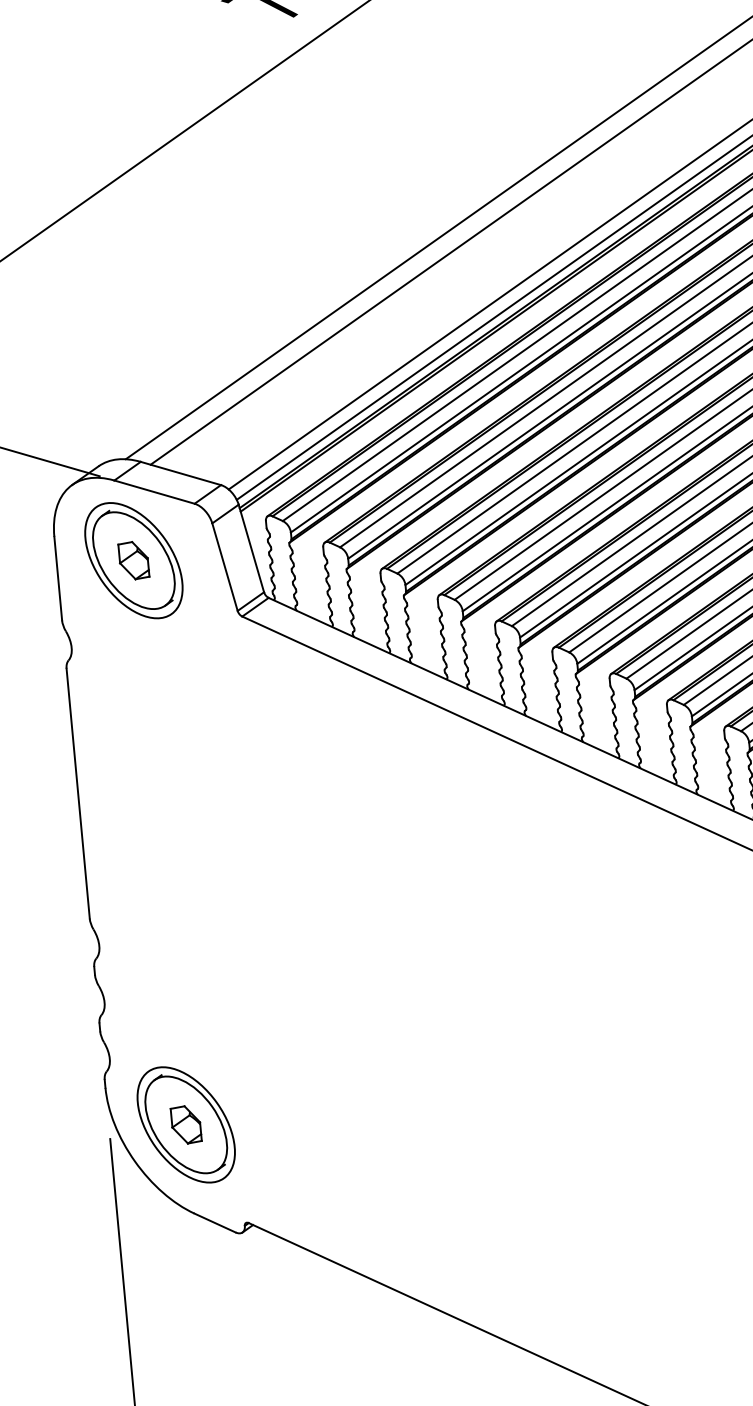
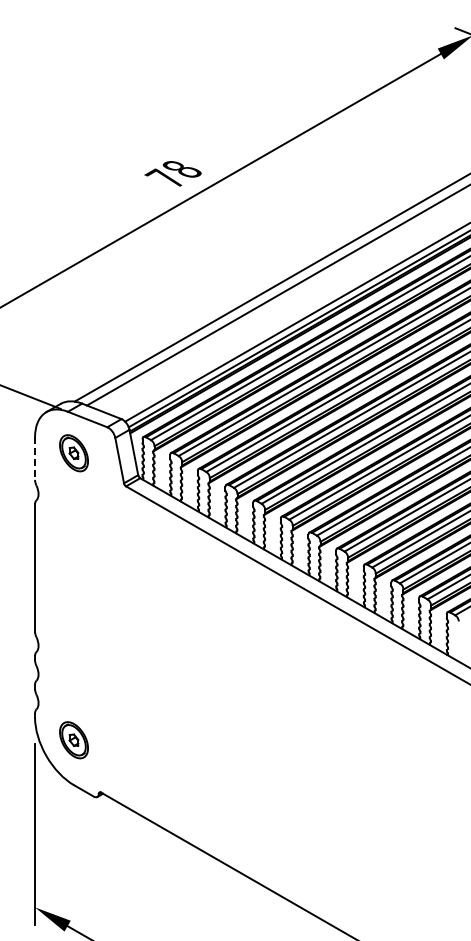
part: (132, 561) -> (73, 453), size x0.6
line: (59, 580) -> (35, 459), solid -> dashed
part: (185, 1125) -> (73, 740), size x0.6

